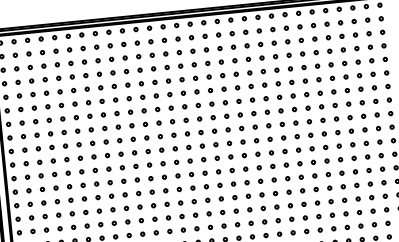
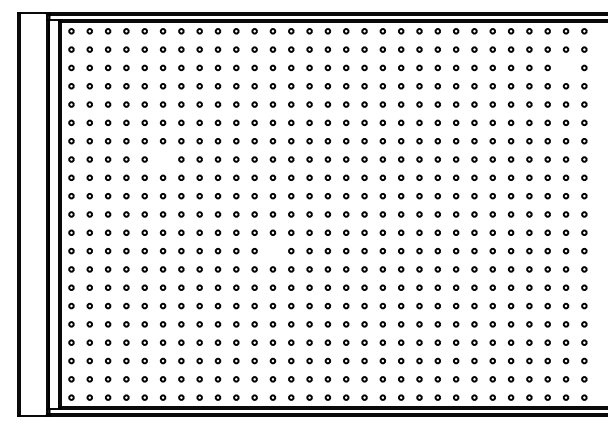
circle: (368, 33) -> (565, 67), removed
circle: (77, 131) -> (162, 159), removed
circle: (165, 191) -> (272, 251), removed

